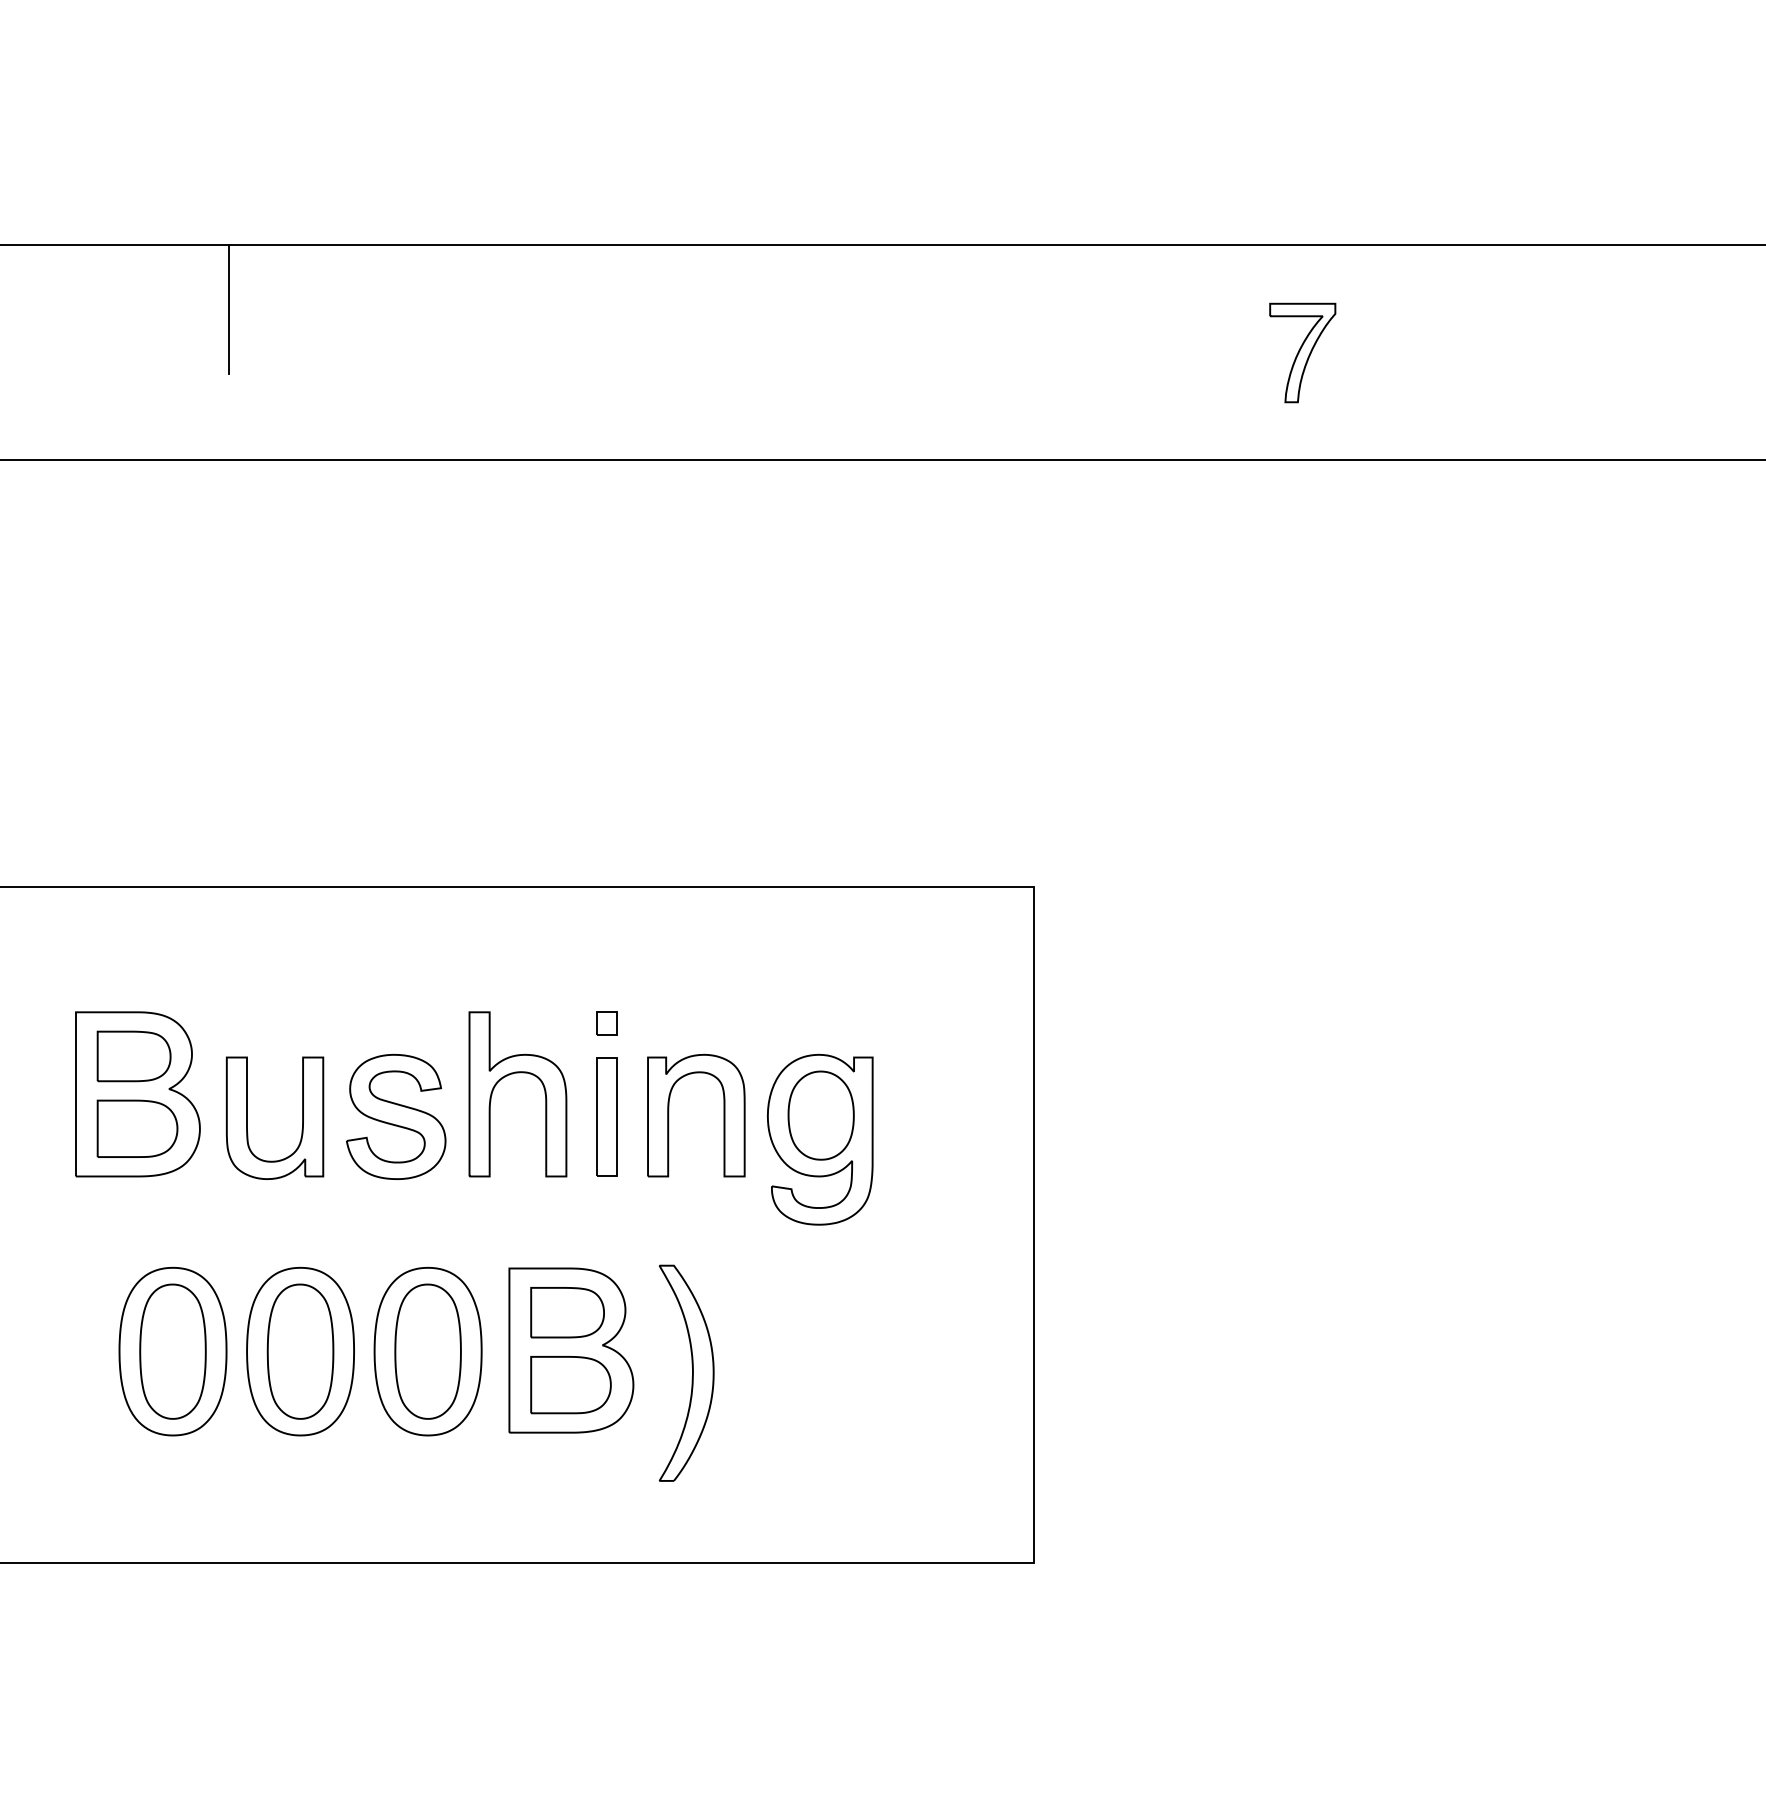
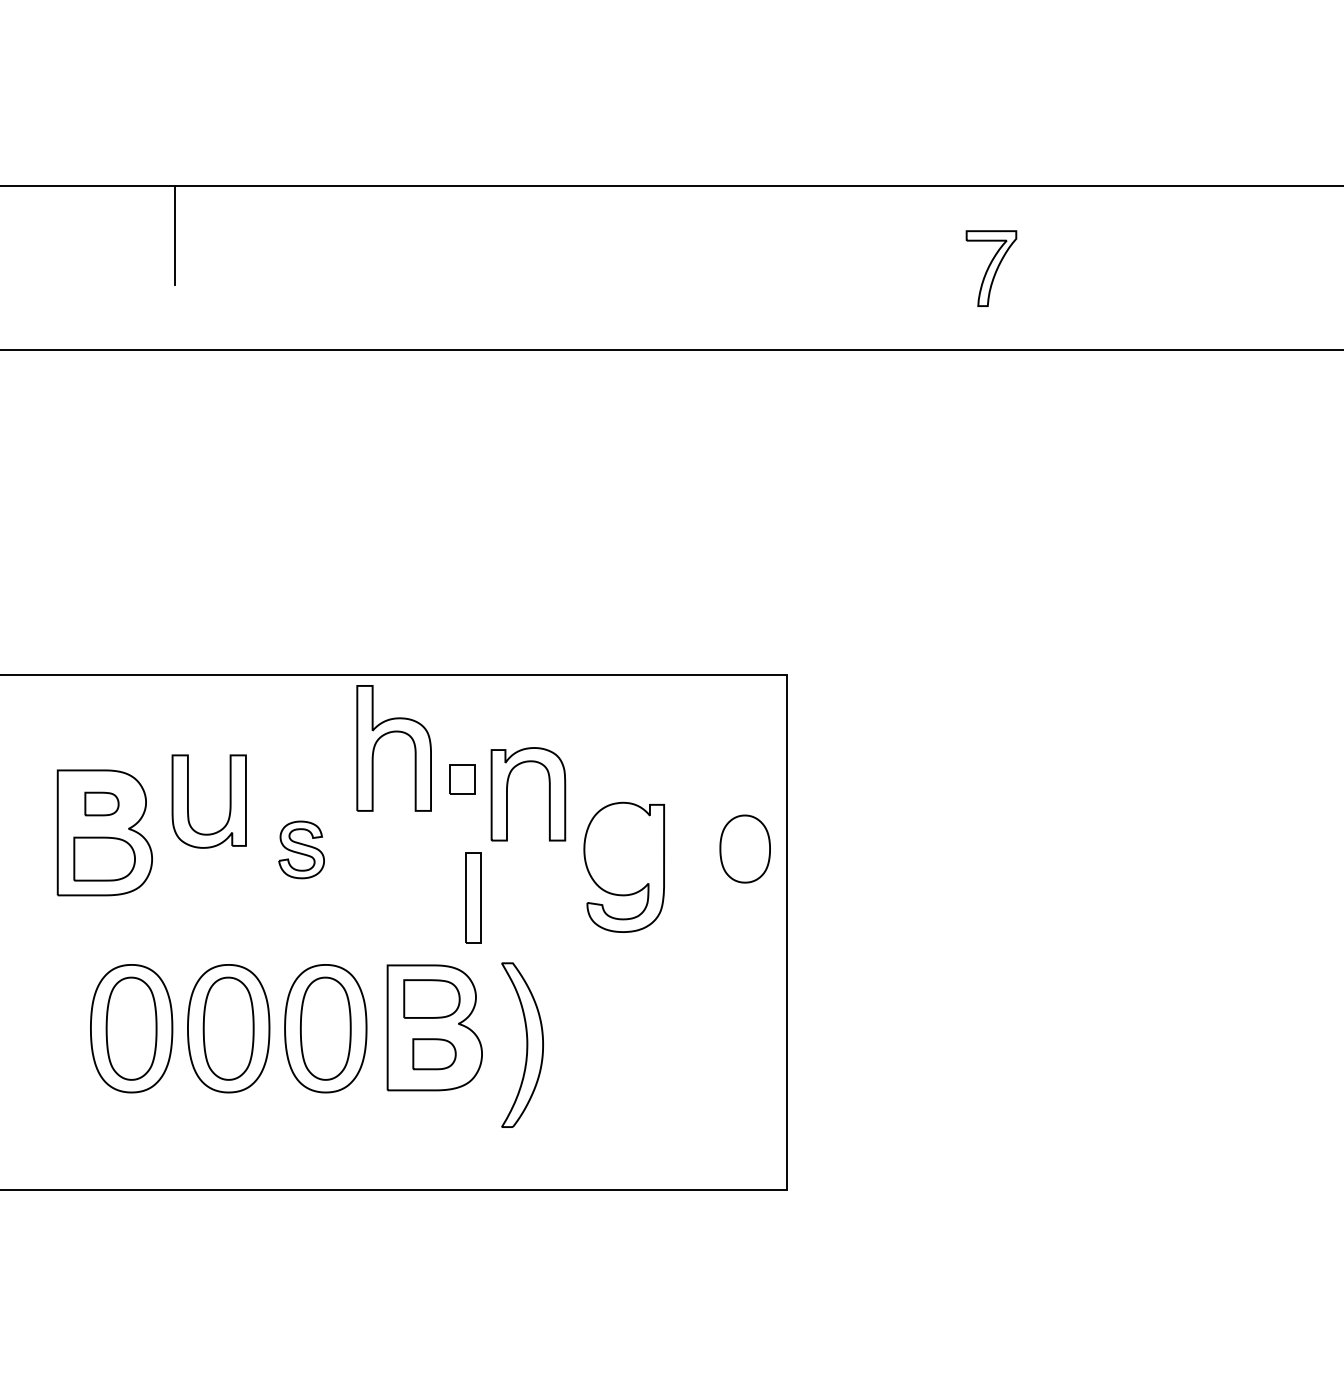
part: (606, 1023) -> (461, 778), size x1.6
part: (133, 1056) -> (101, 804), size x0.6
part: (507, 1076) -> (386, 734), moved
part: (669, 1115) -> (507, 794), moved
part: (820, 1115) -> (744, 848), moved
part: (396, 1116) -> (301, 849), size x0.6
part: (606, 1116) -> (472, 897), moved
part: (302, 1117) -> (230, 801), moved
part: (570, 1385) -> (434, 1054), size x0.7

